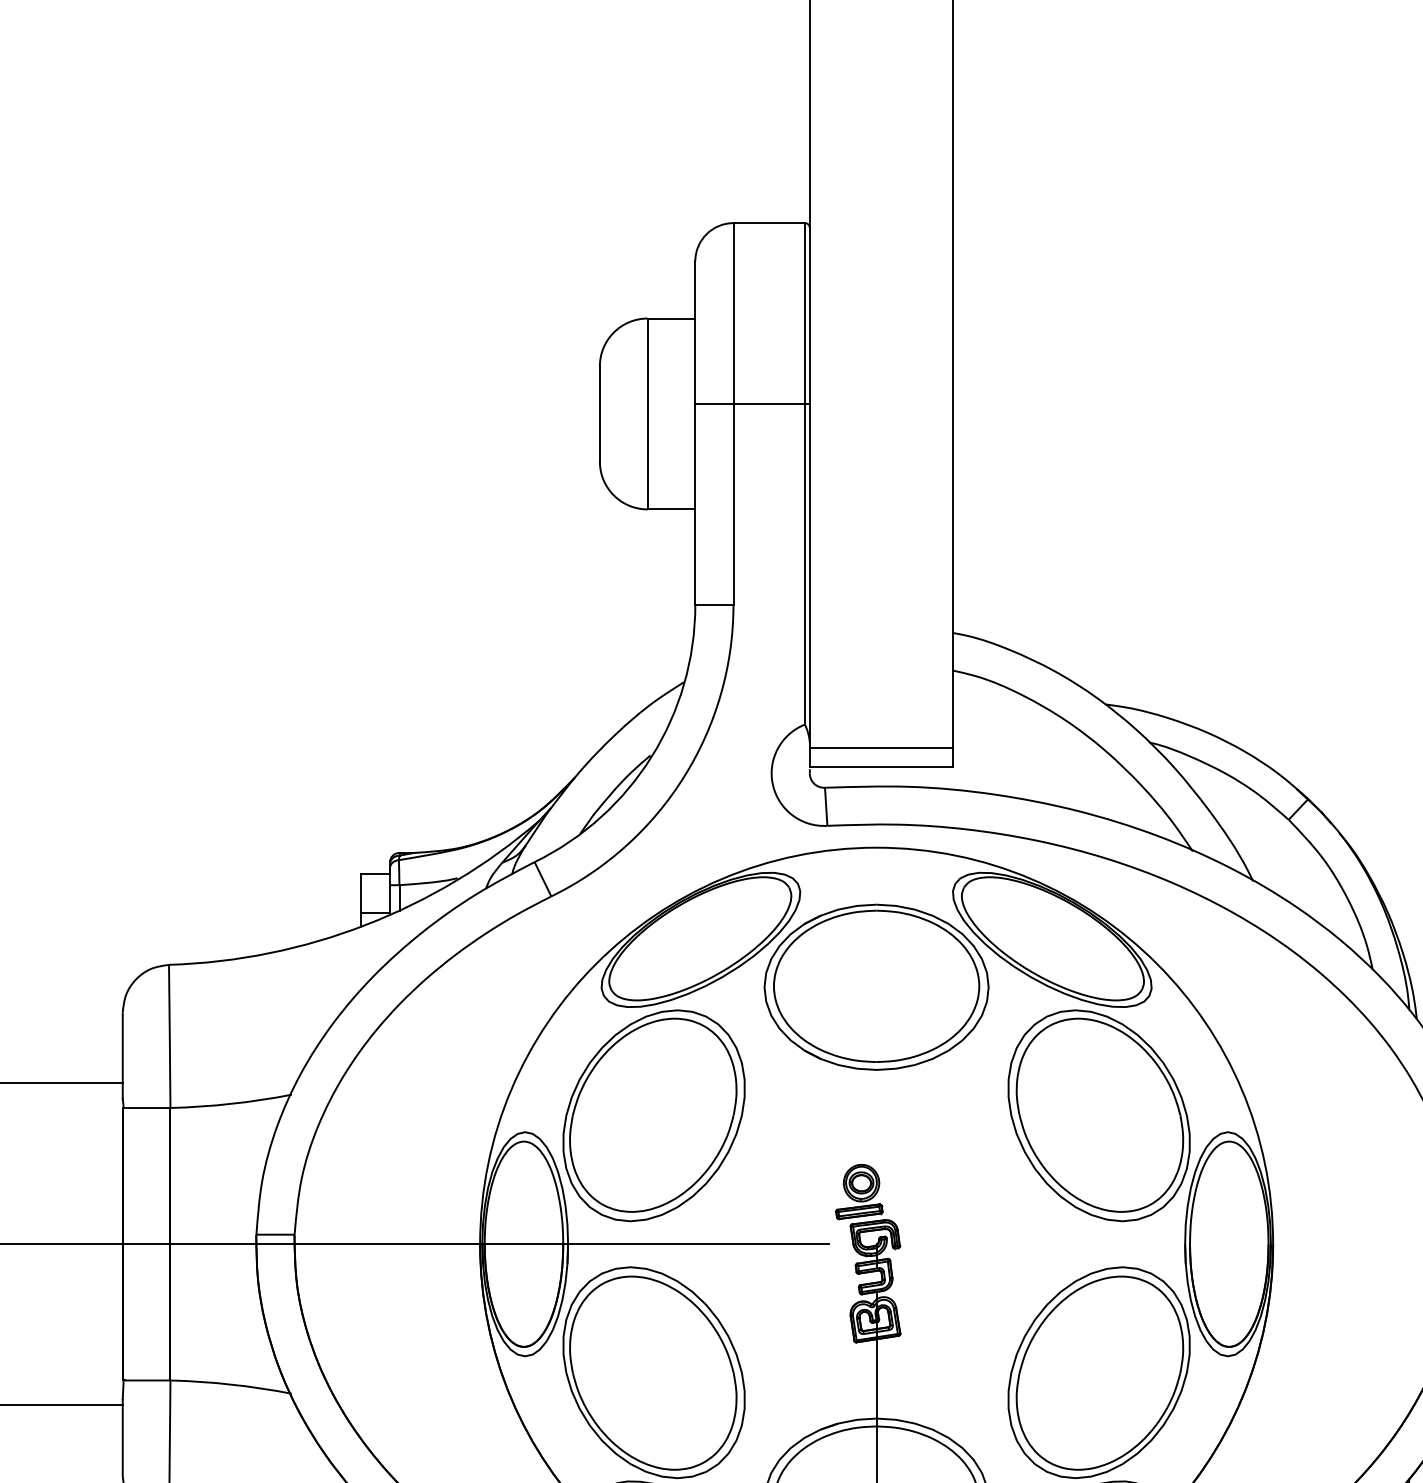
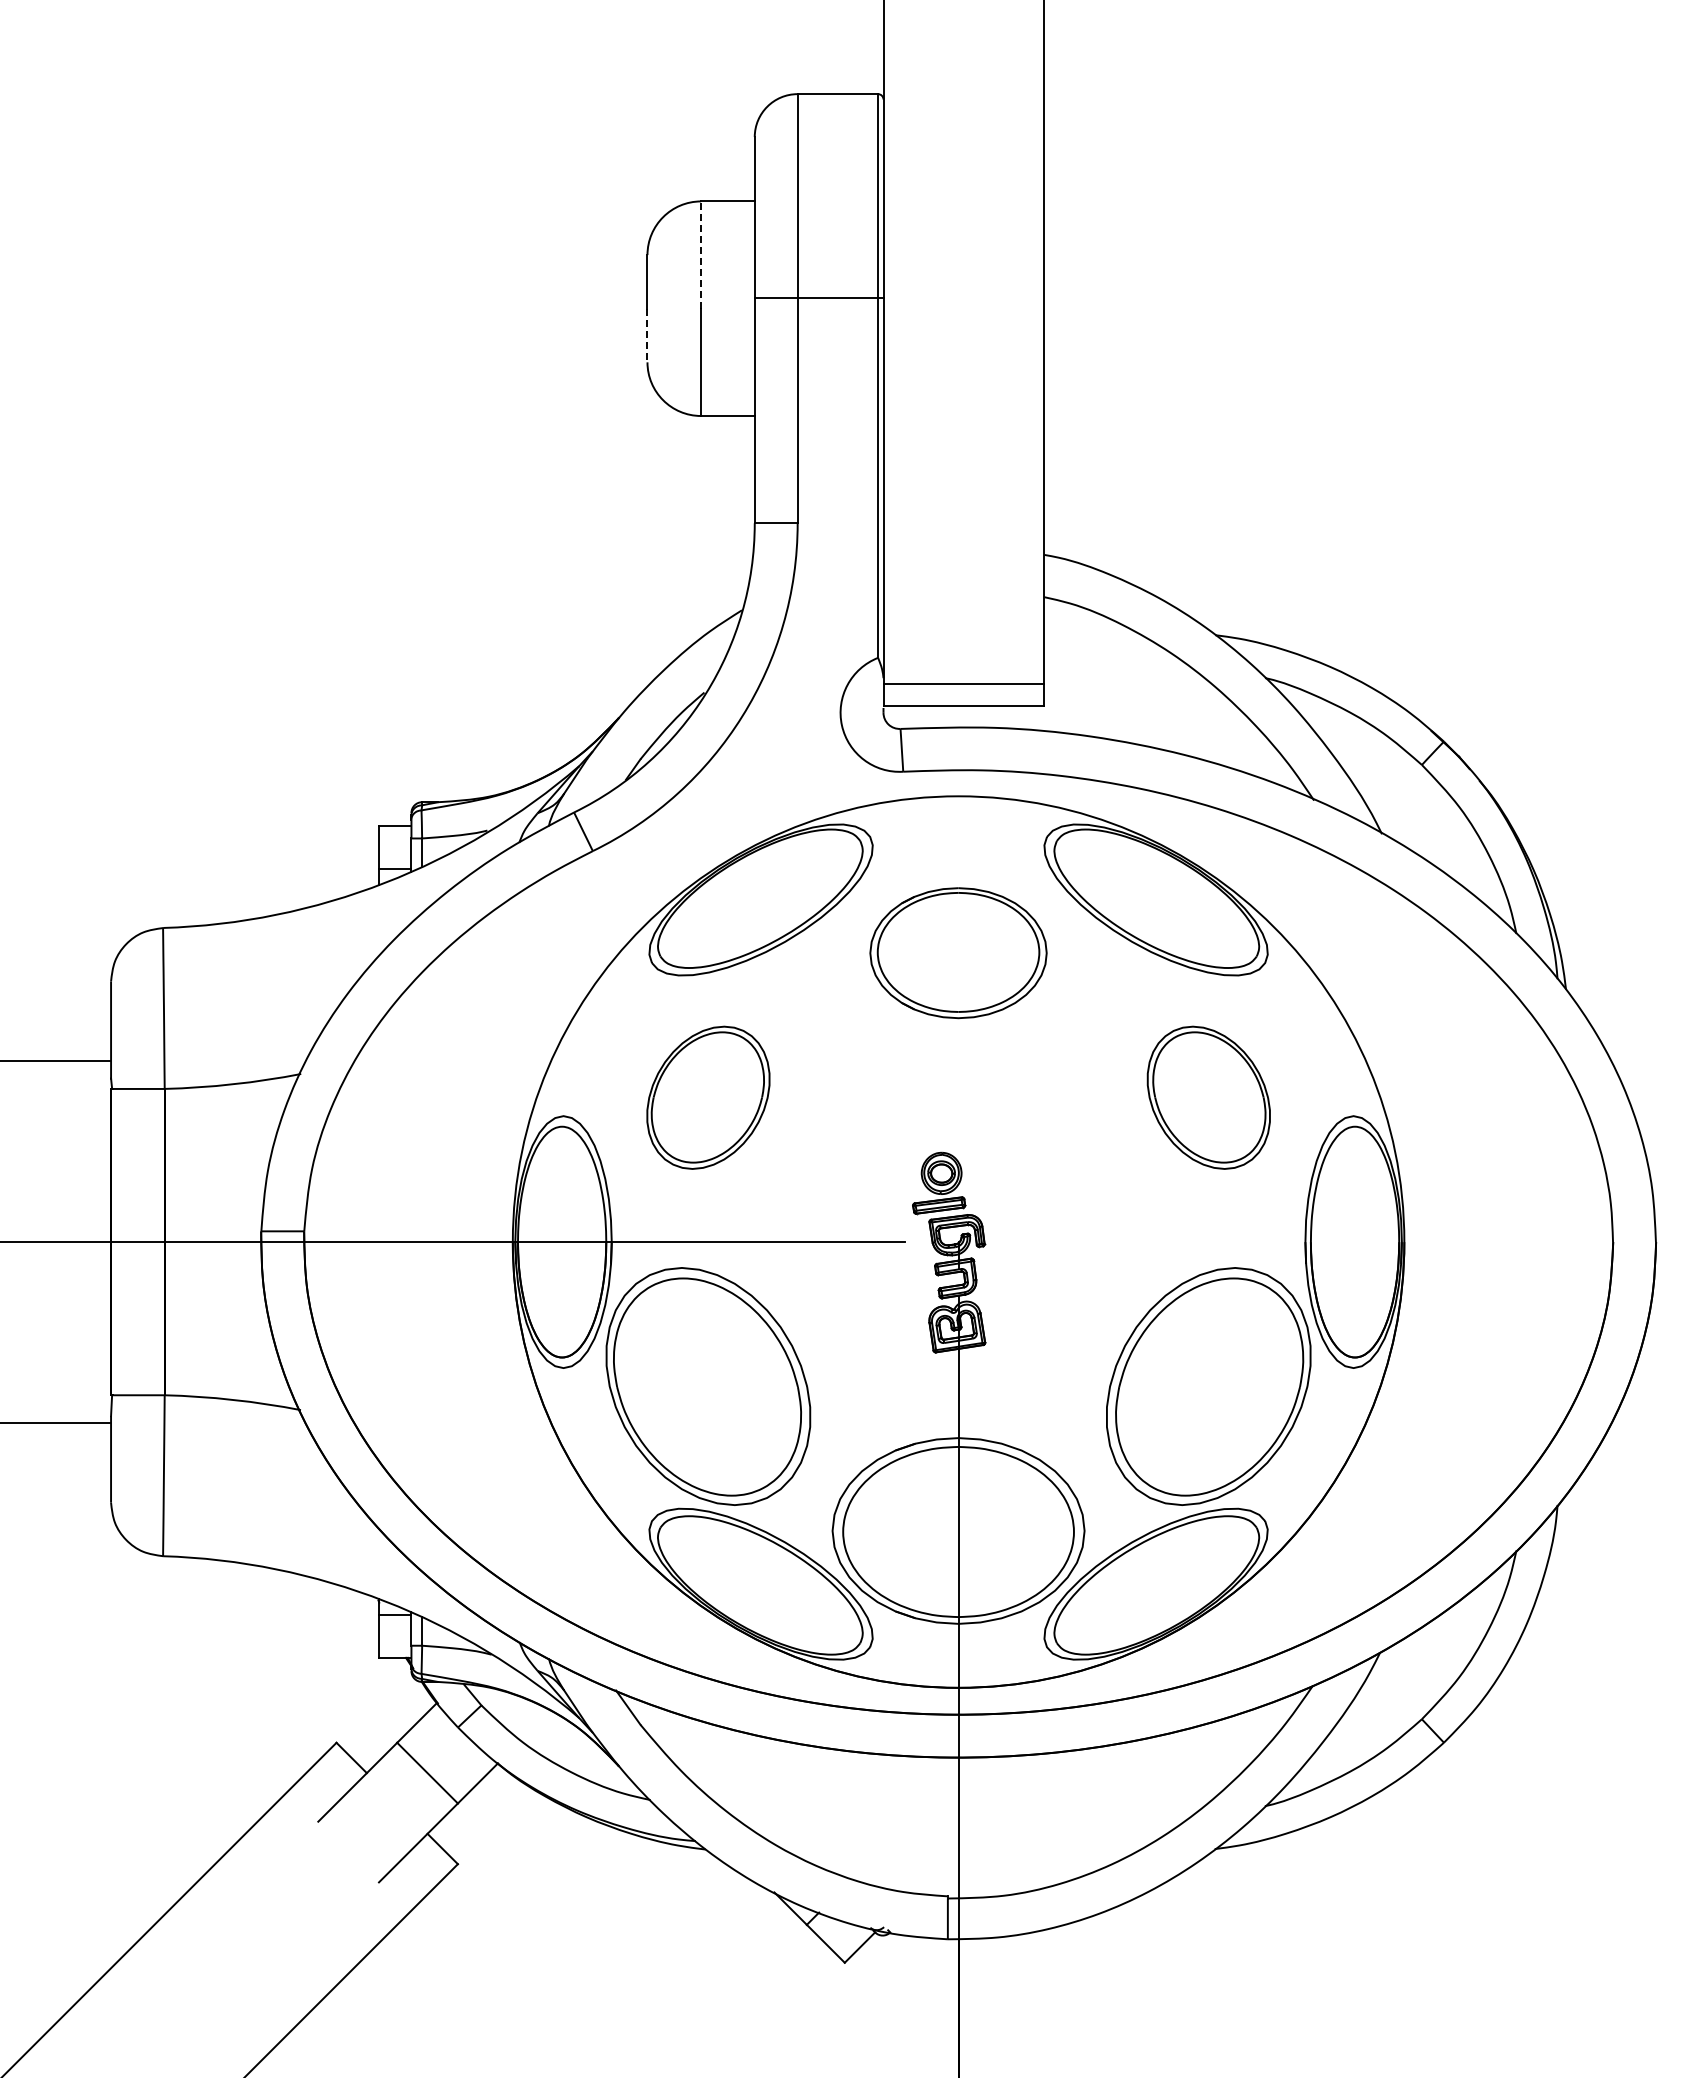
line: (647, 366) -> (701, 255), solid -> dashed
line: (599, 437) -> (647, 335), solid -> dashed
part: (876, 986) -> (958, 952), size x0.7
part: (654, 1115) -> (708, 1097), size x0.6
part: (1098, 1115) -> (1208, 1097), size x0.6

